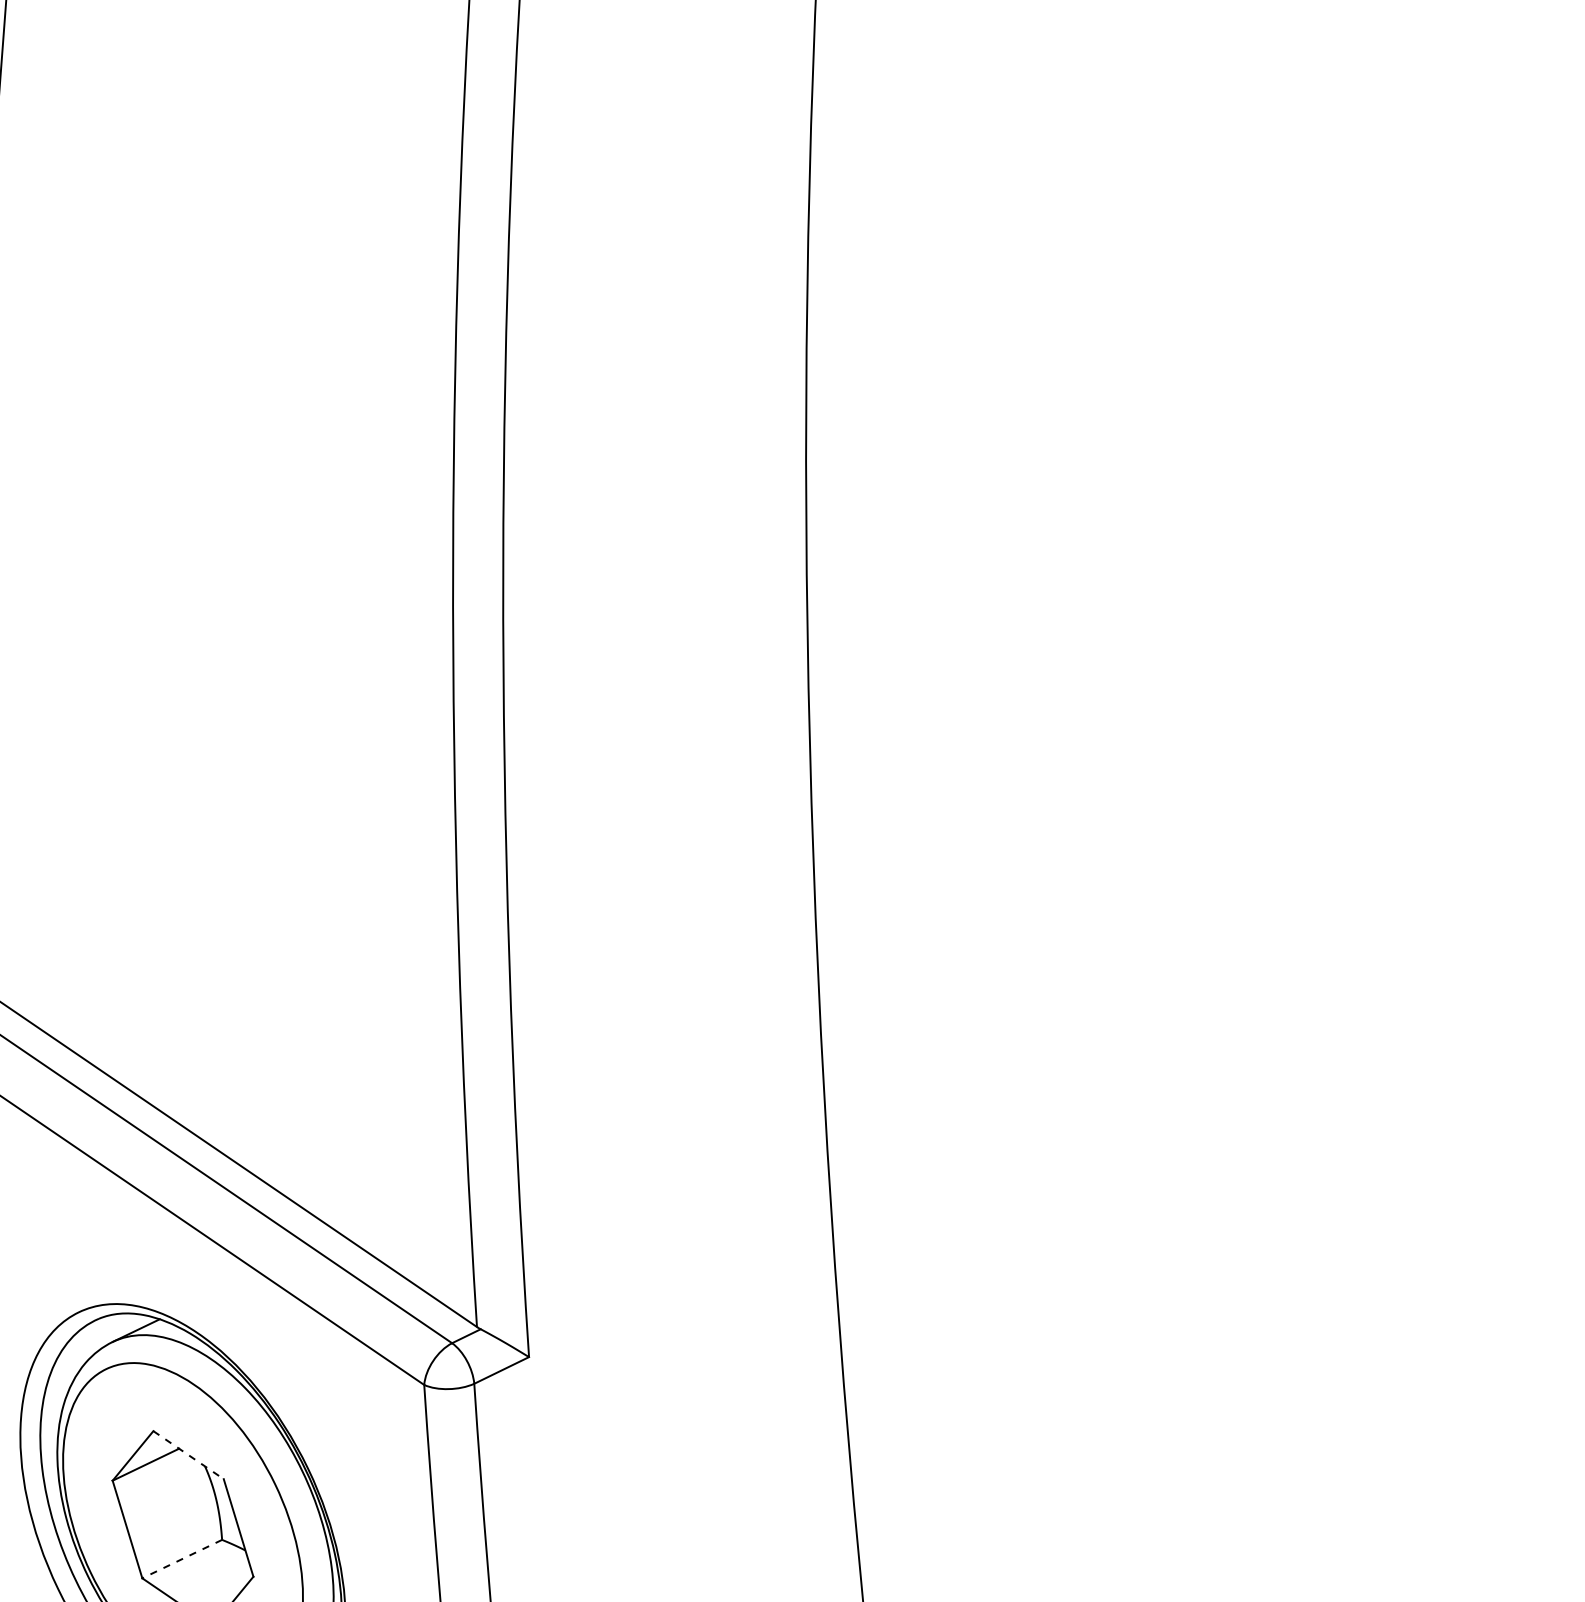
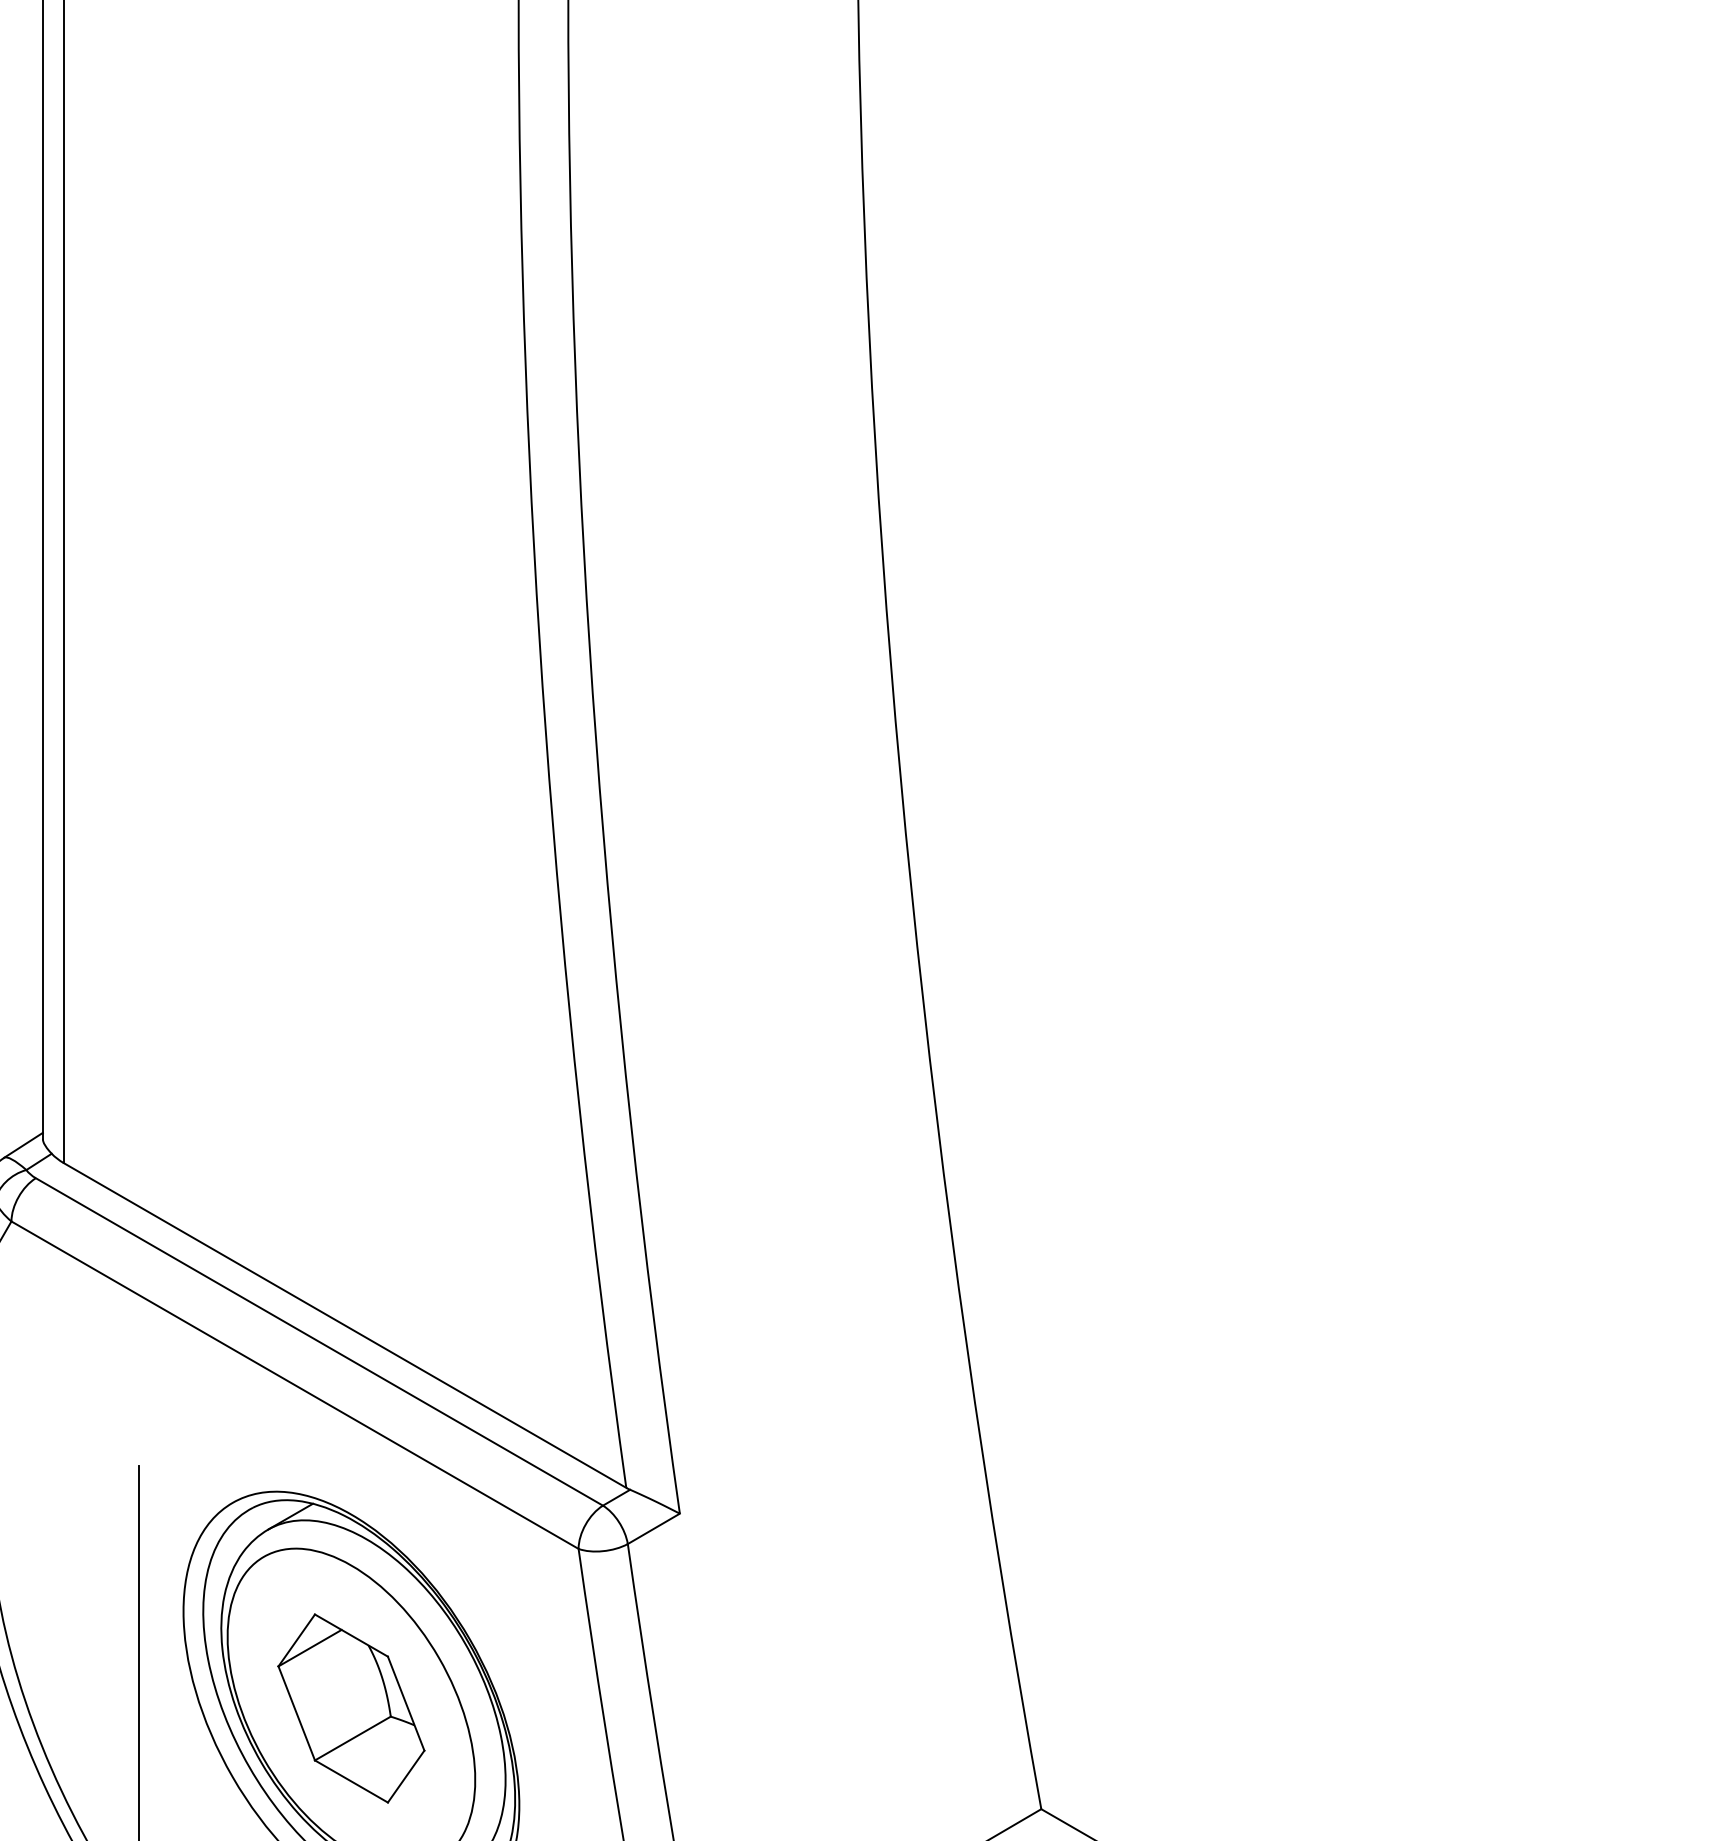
line: (188, 1455) -> (351, 1635), dashed -> solid
line: (181, 1559) -> (352, 1738), dashed -> solid

